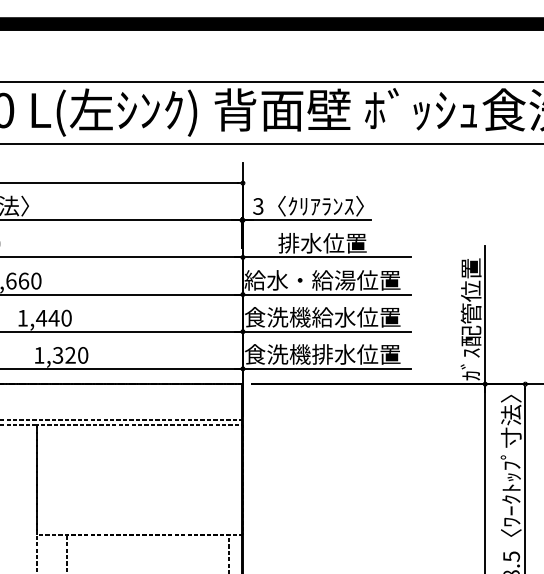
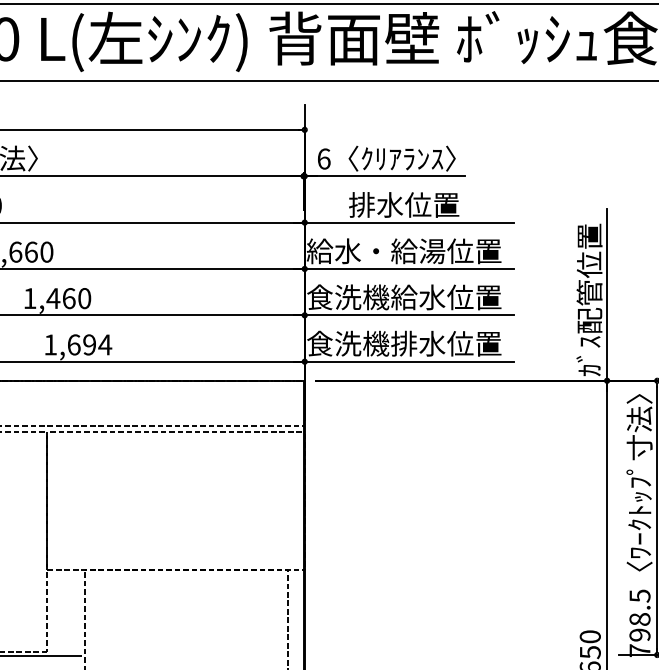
text: (258, 206) -> (324, 159), 3 -> 6
text: (53, 317) -> (68, 297), 1,440 -> 1,460
text: (70, 355) -> (89, 345), 1,320 -> 1,694

